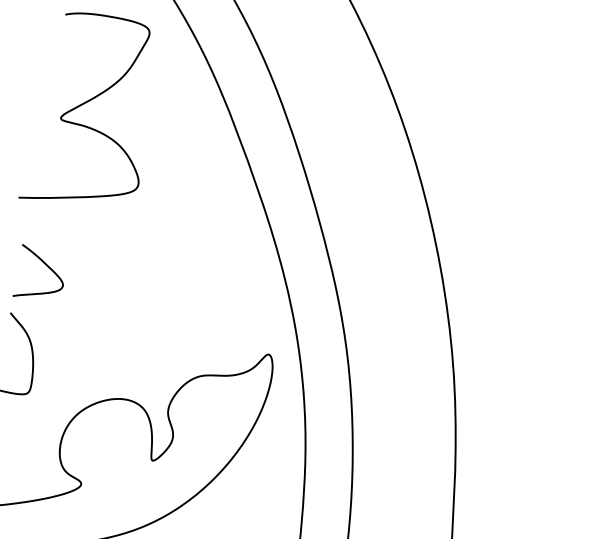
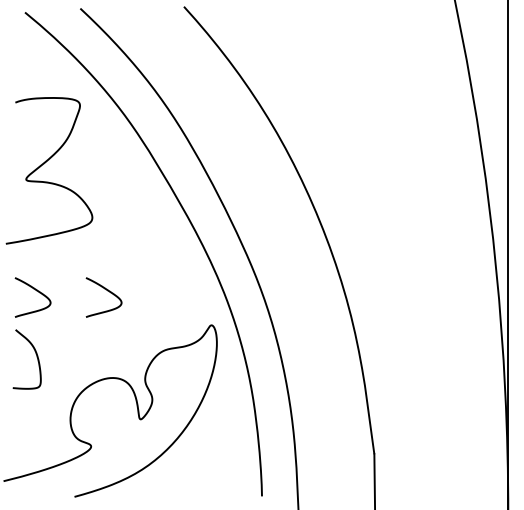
curve: (140, 284) -> (107, 291), added

